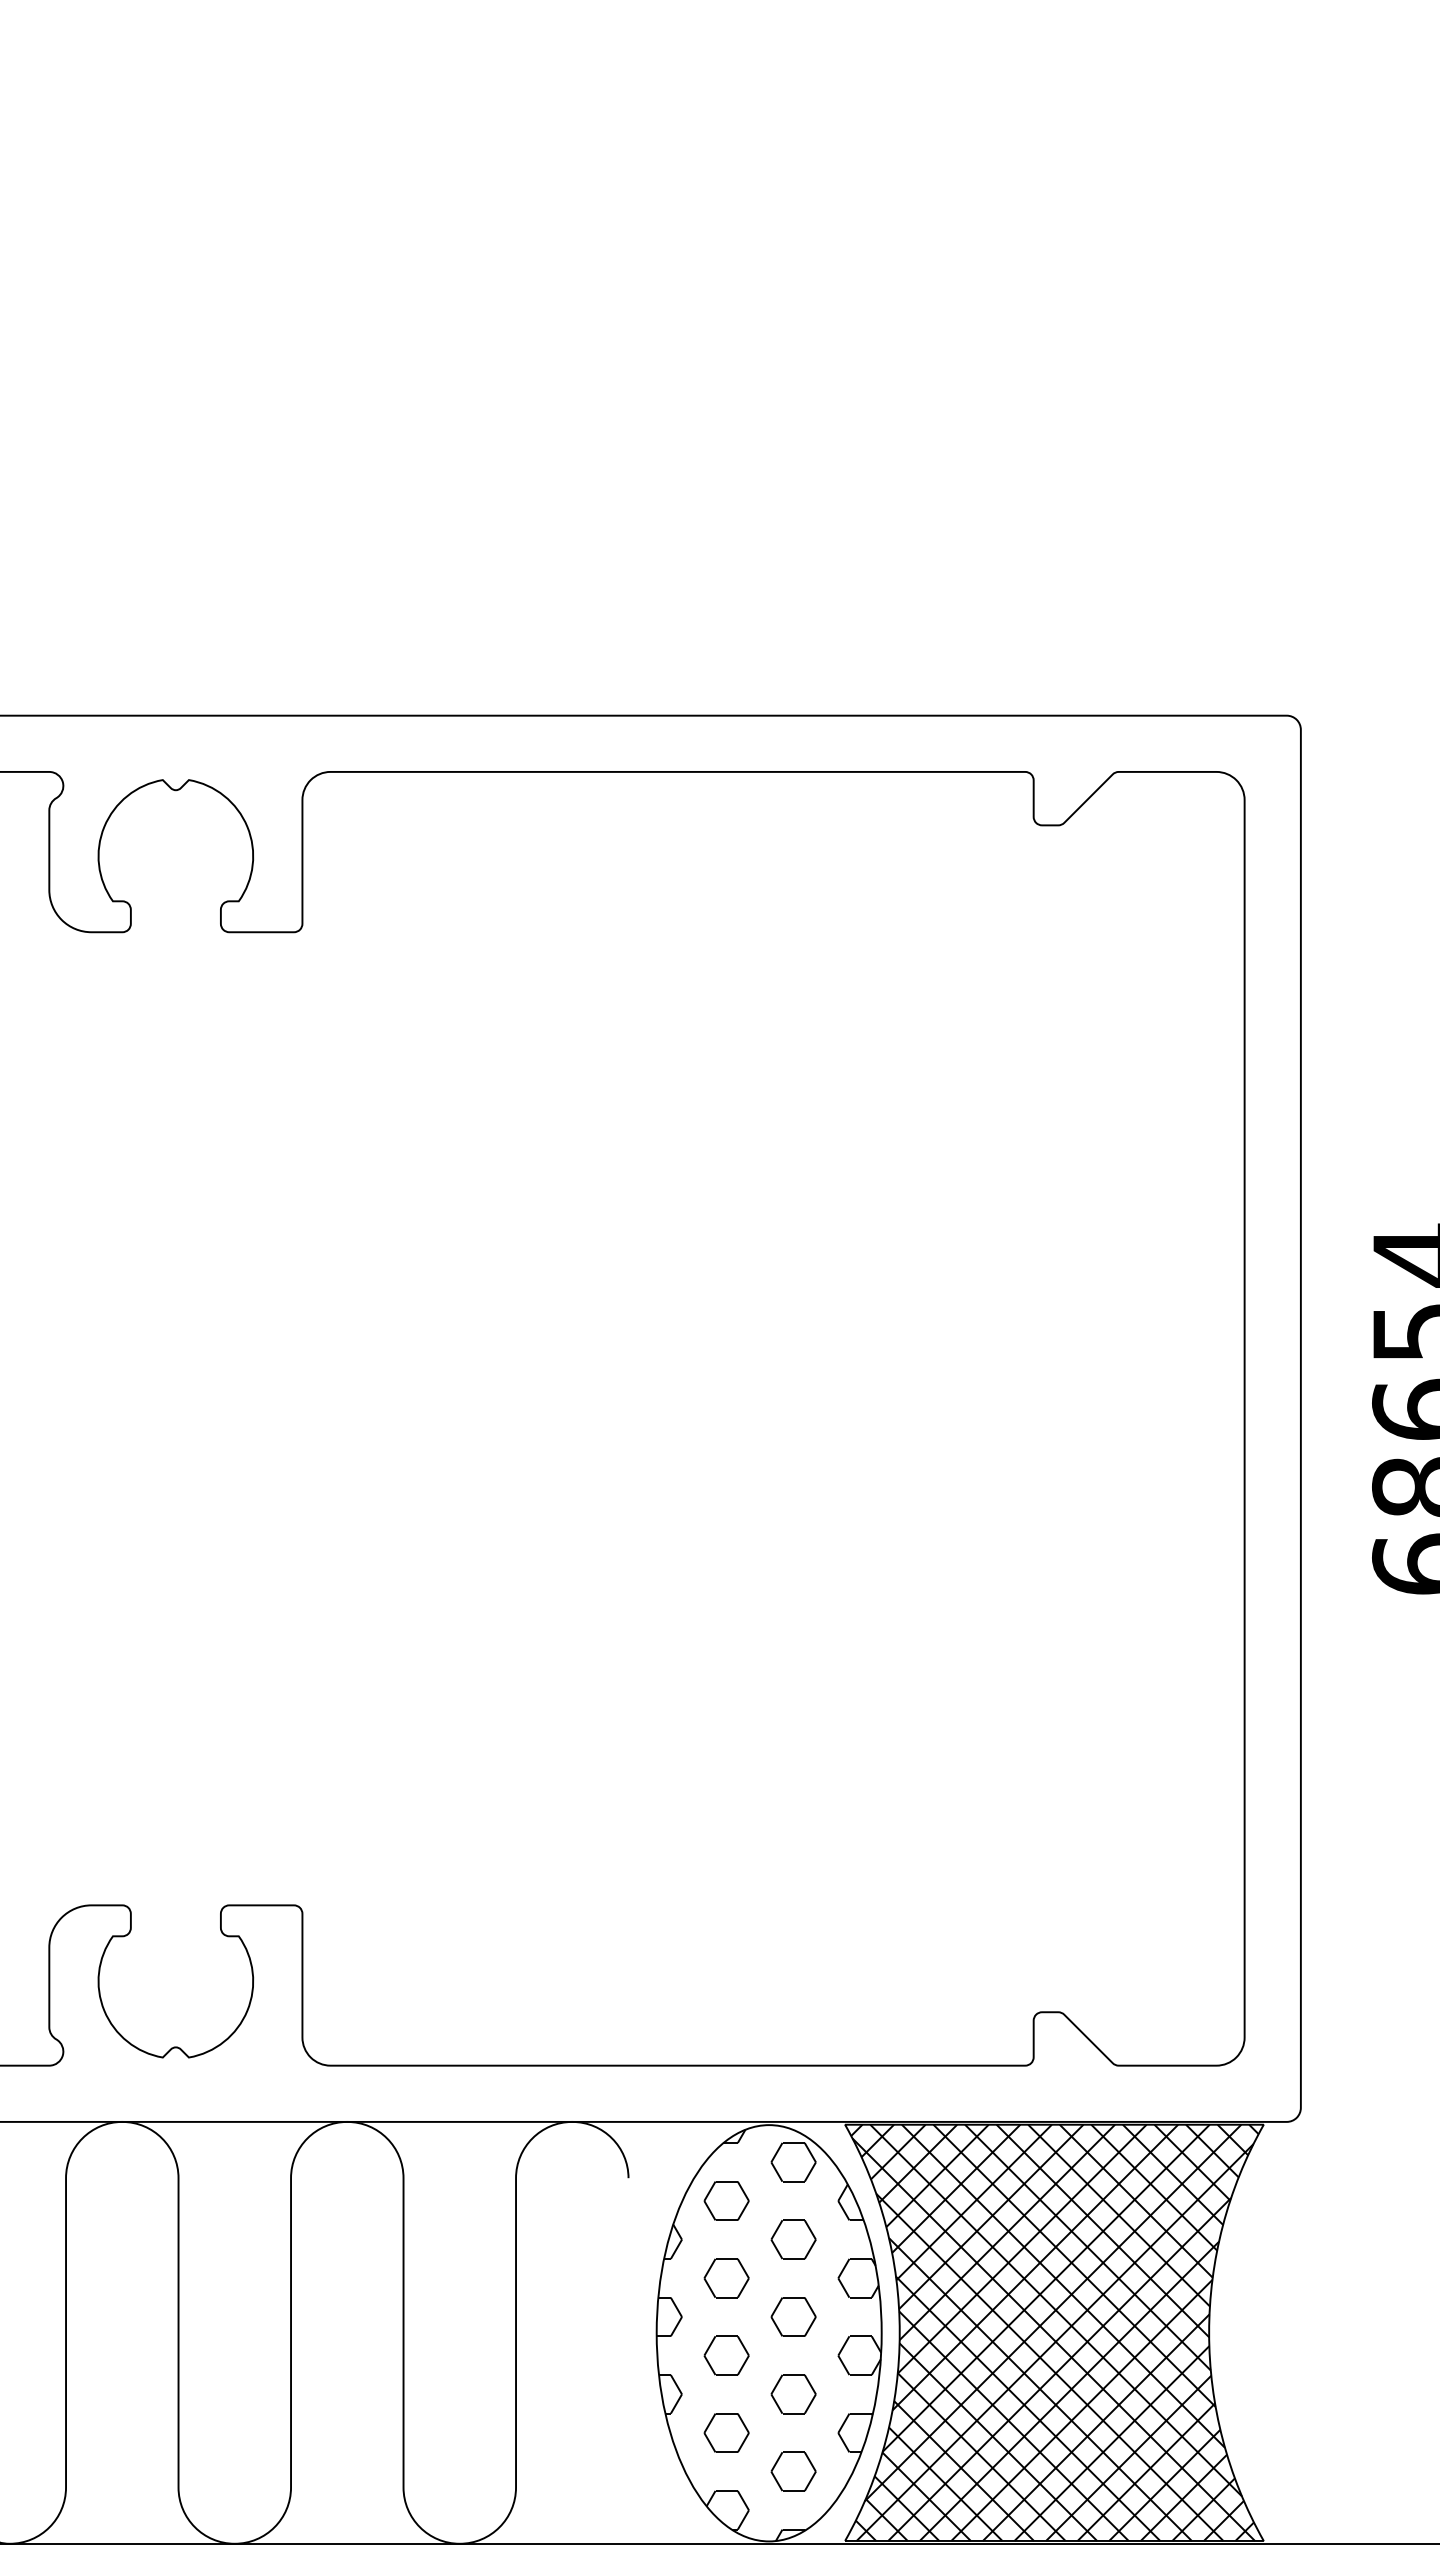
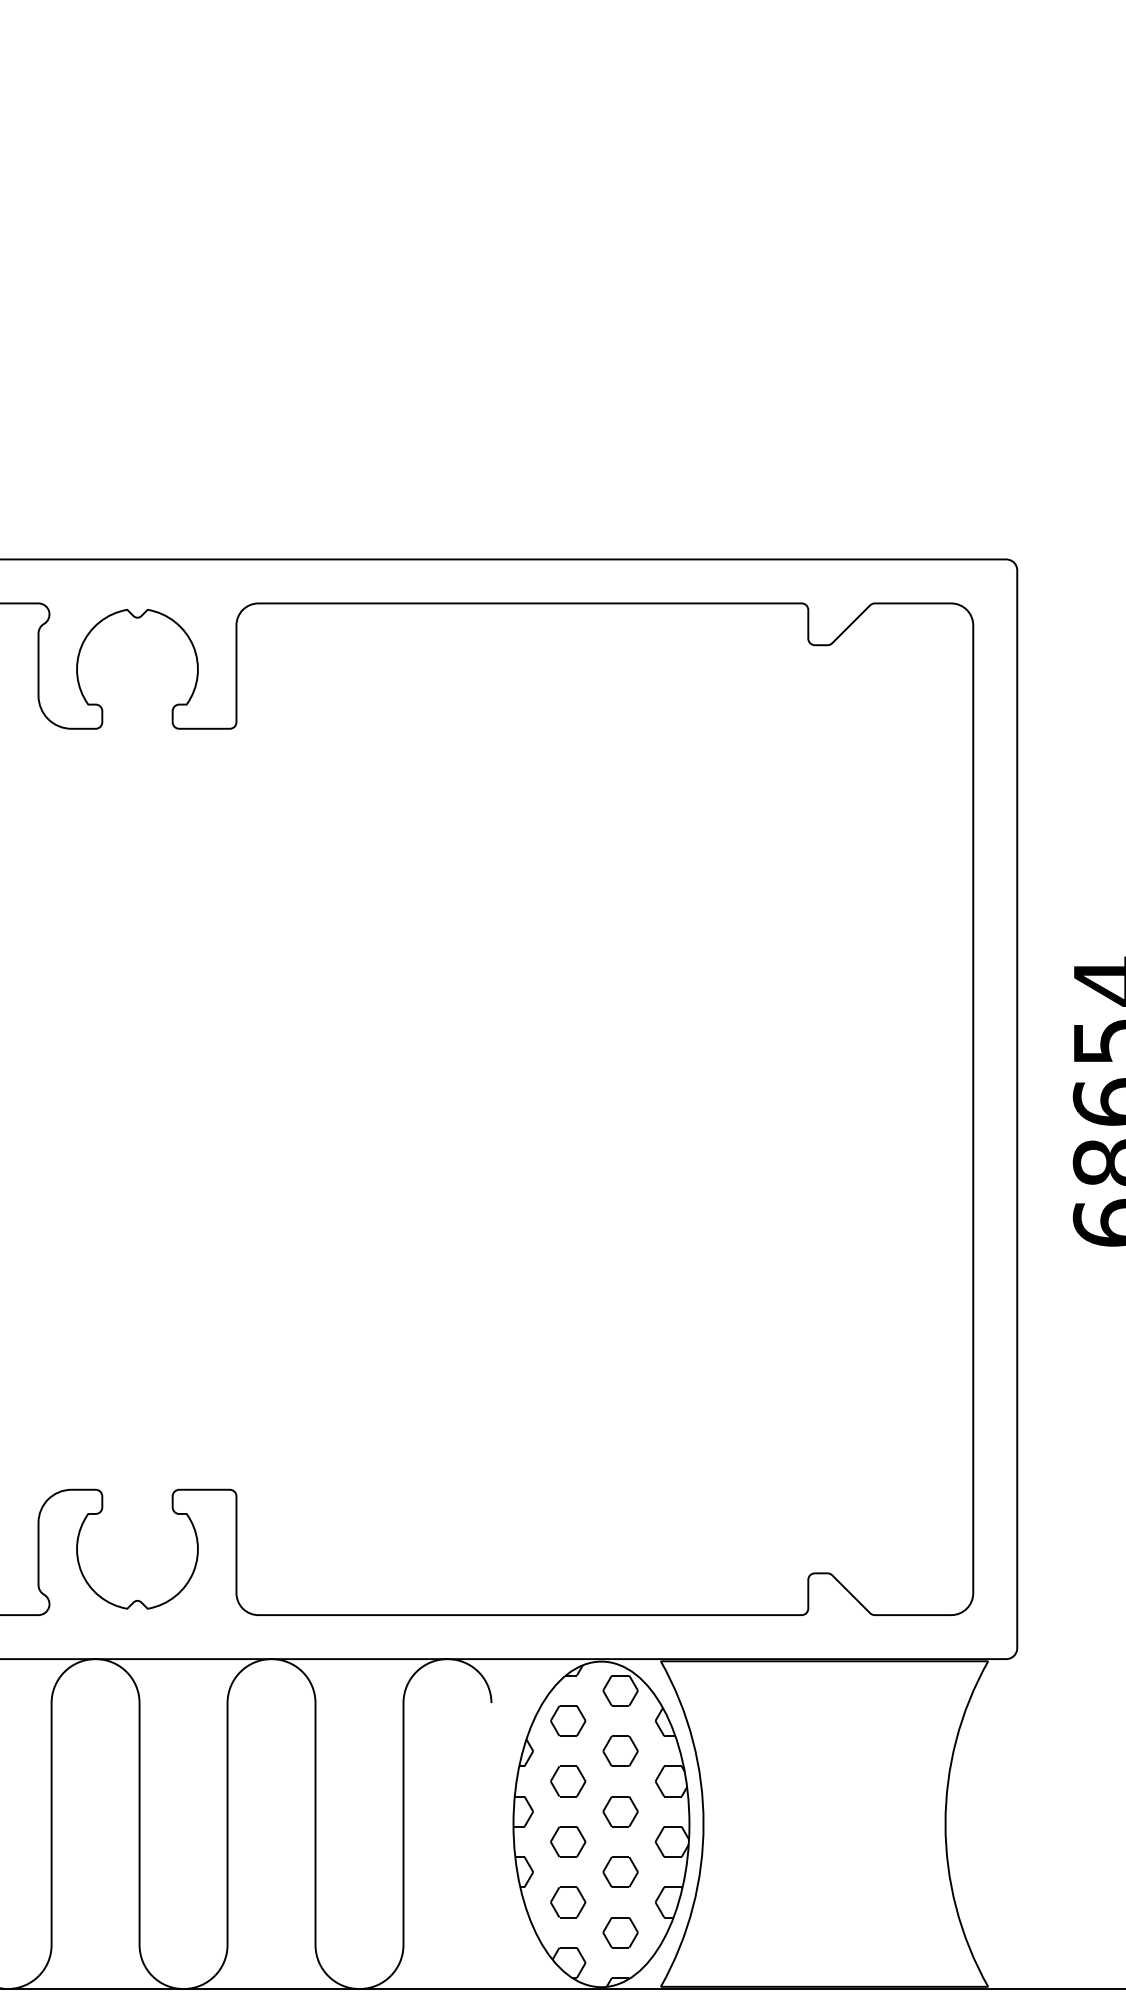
hatch: (1054, 2332) -> (824, 1823), removed

